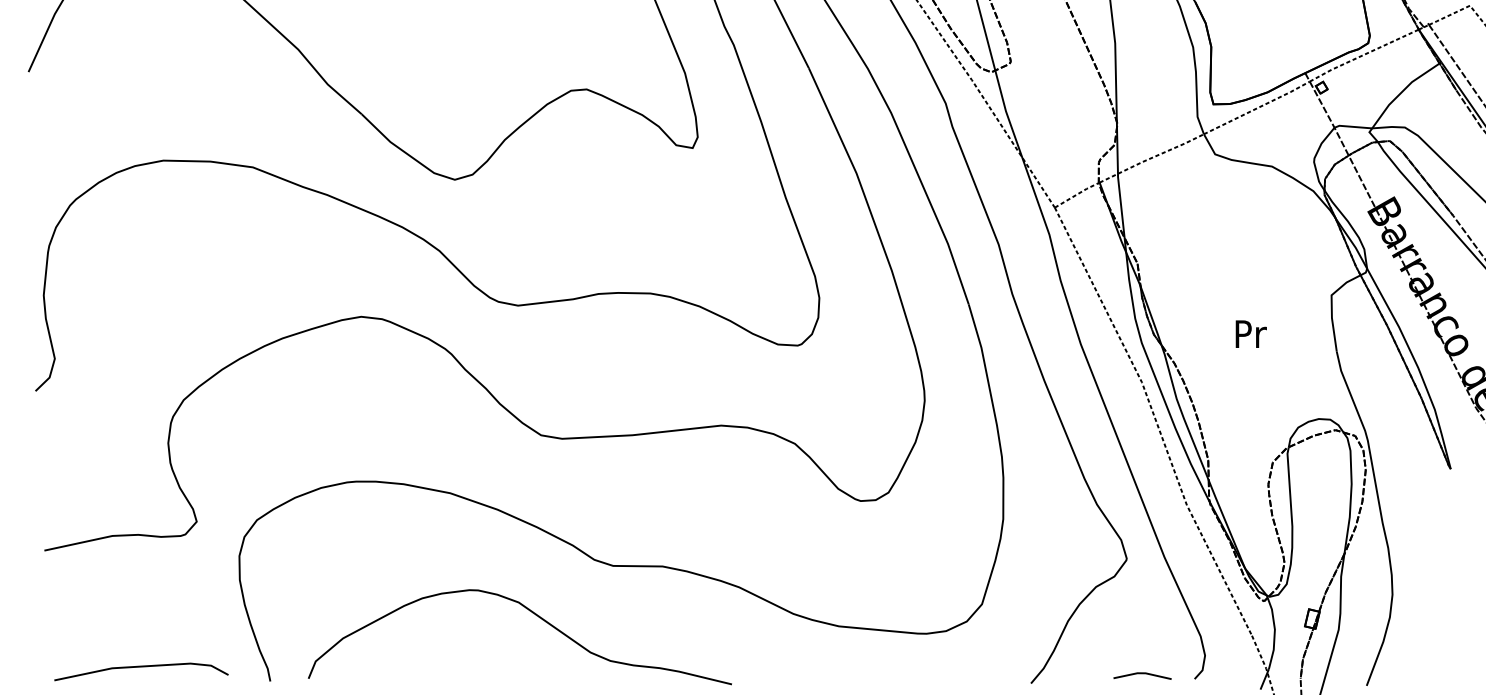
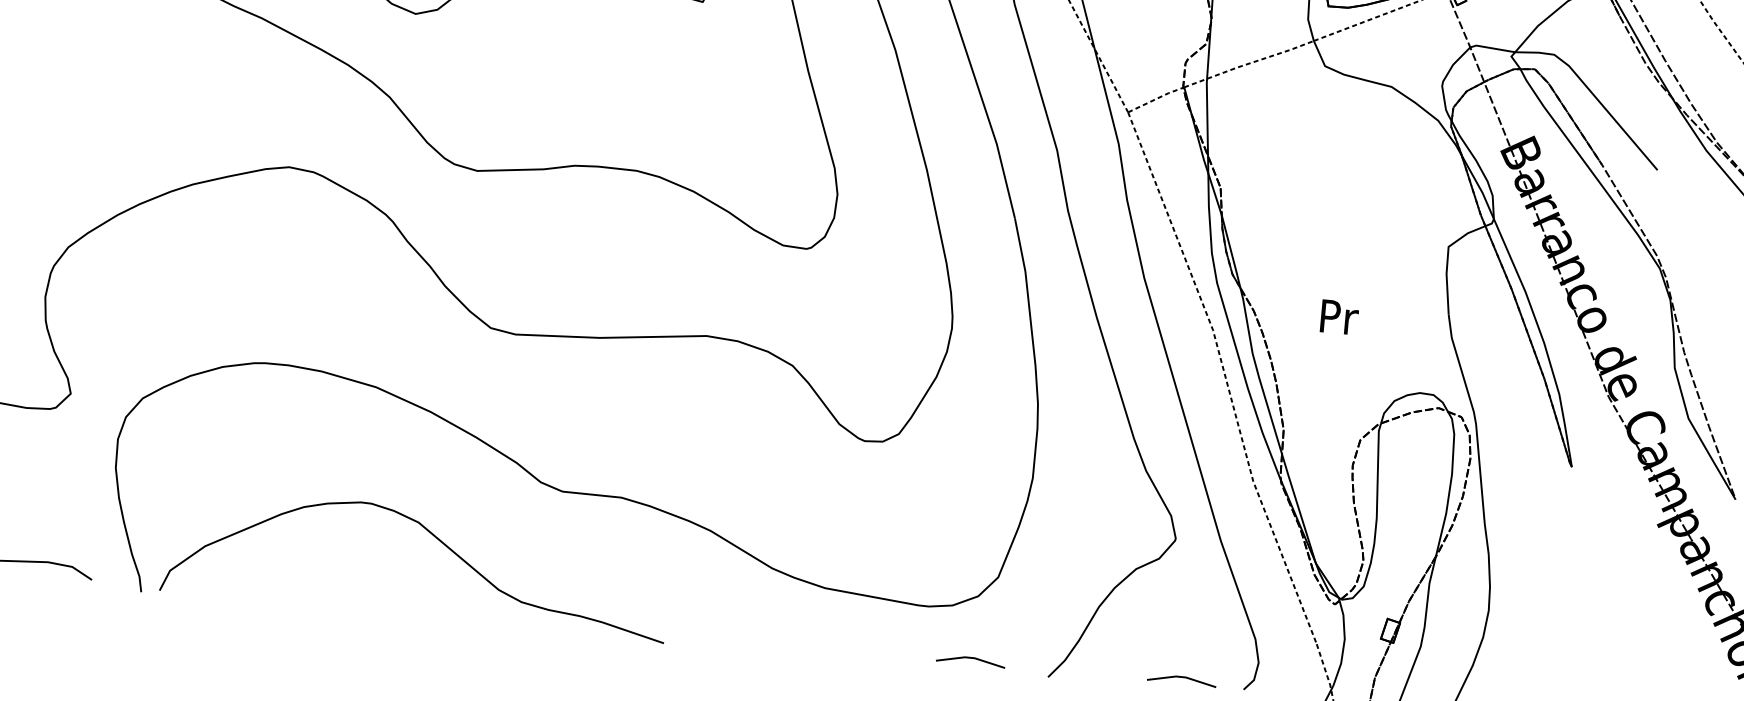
text: (1250, 333) -> (1338, 316), moved
curve: (535, 615) -> (437, 539), moved
line: (965, 674) -> (970, 659), added

